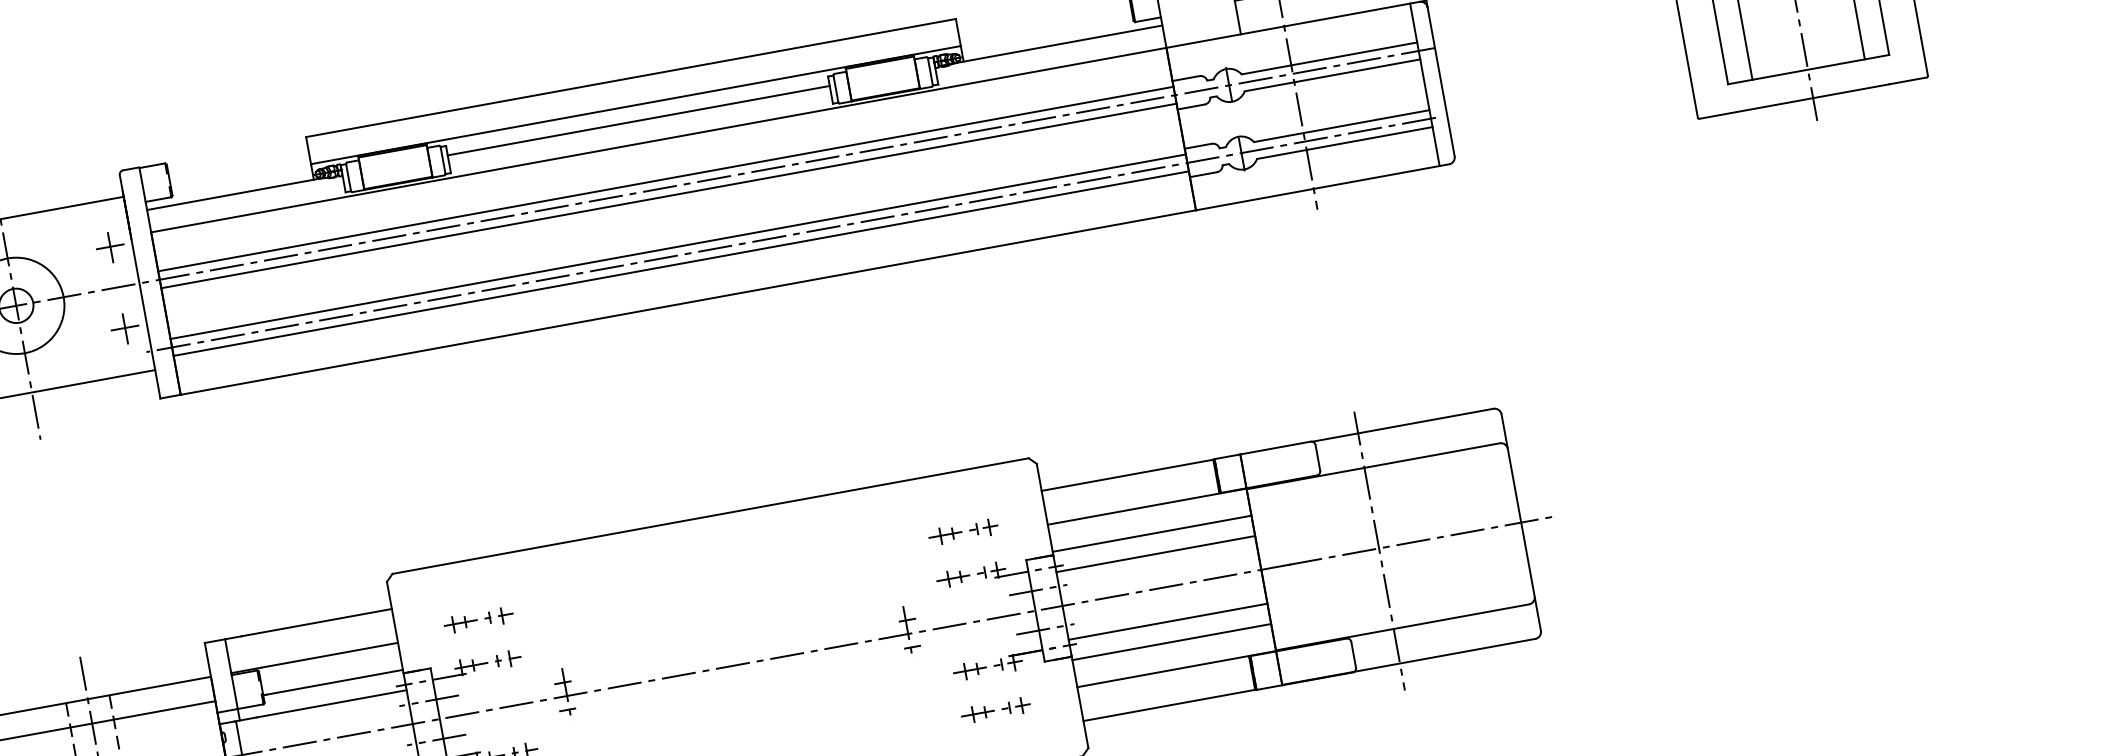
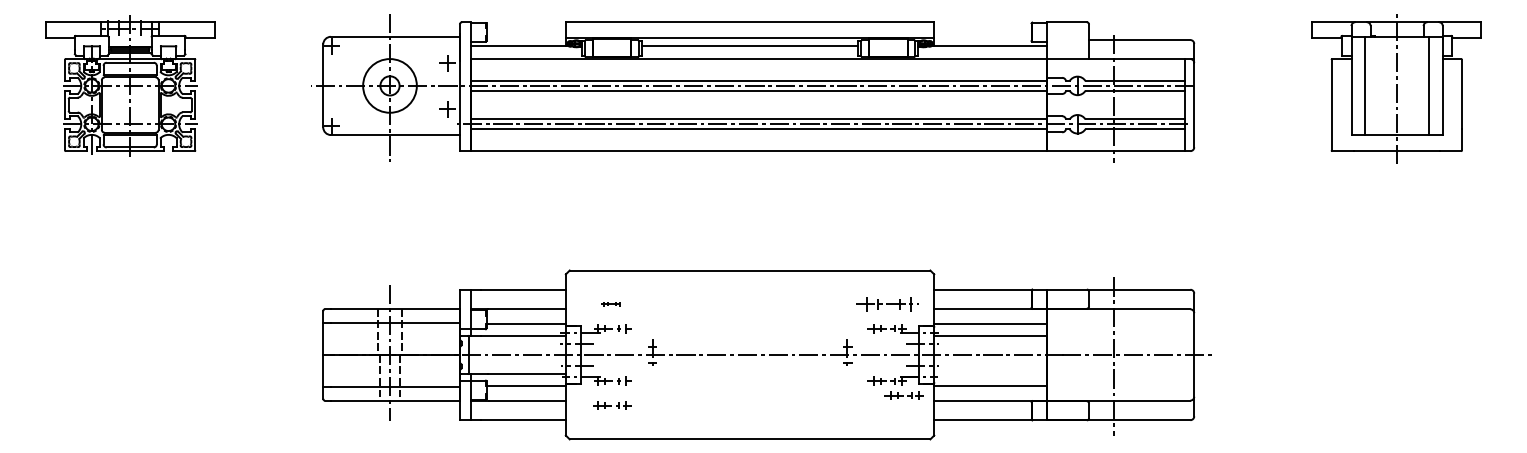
part: (962, 532) -> (886, 304), size x1.6
part: (478, 620) -> (612, 304), size x0.6
line: (1168, 622) -> (990, 374), removed
part: (994, 710) -> (903, 395), moved

